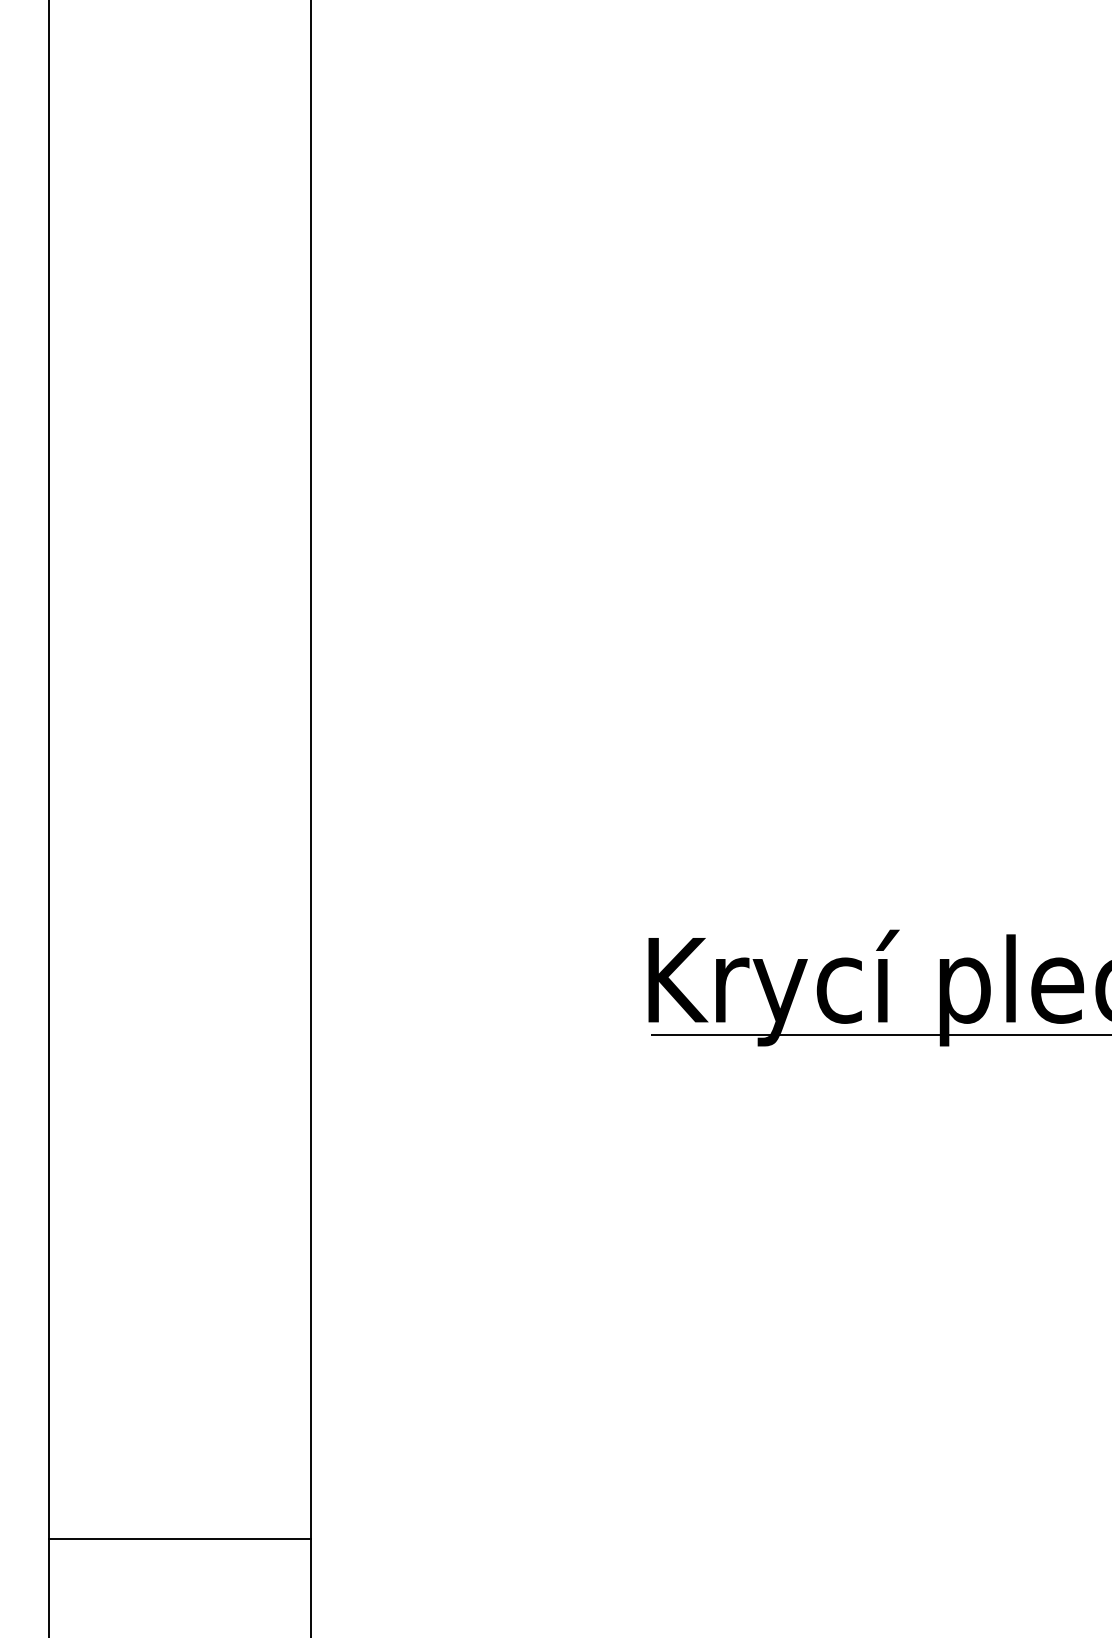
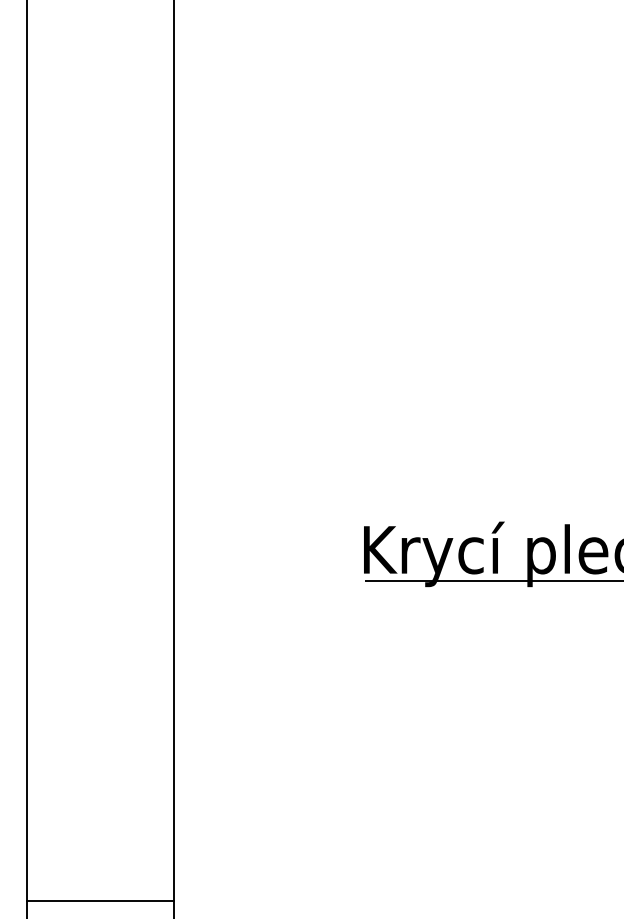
line: (179, 1538) -> (100, 901), moved

